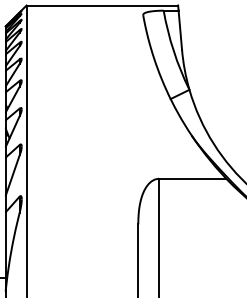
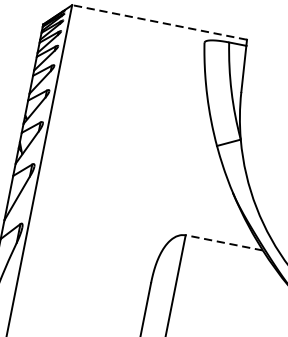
line: (102, 5) -> (159, 22), solid -> dashed
line: (192, 178) -> (224, 242), solid -> dashed

